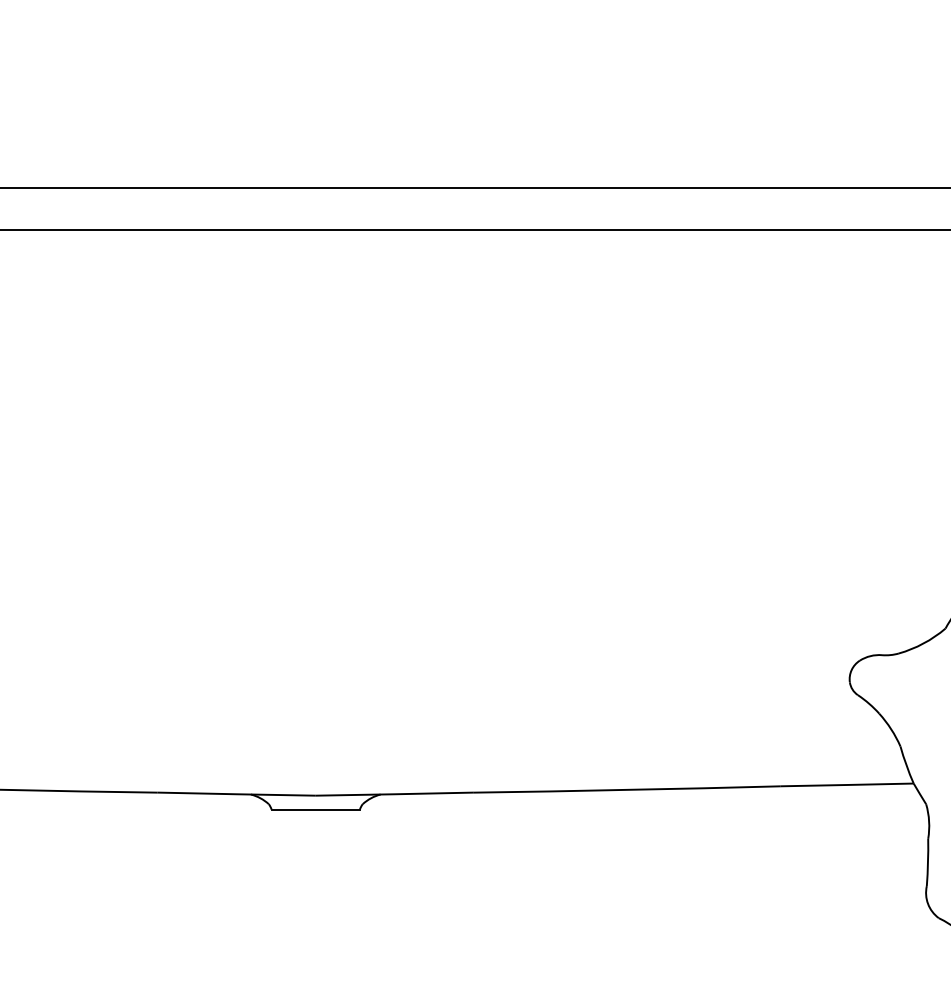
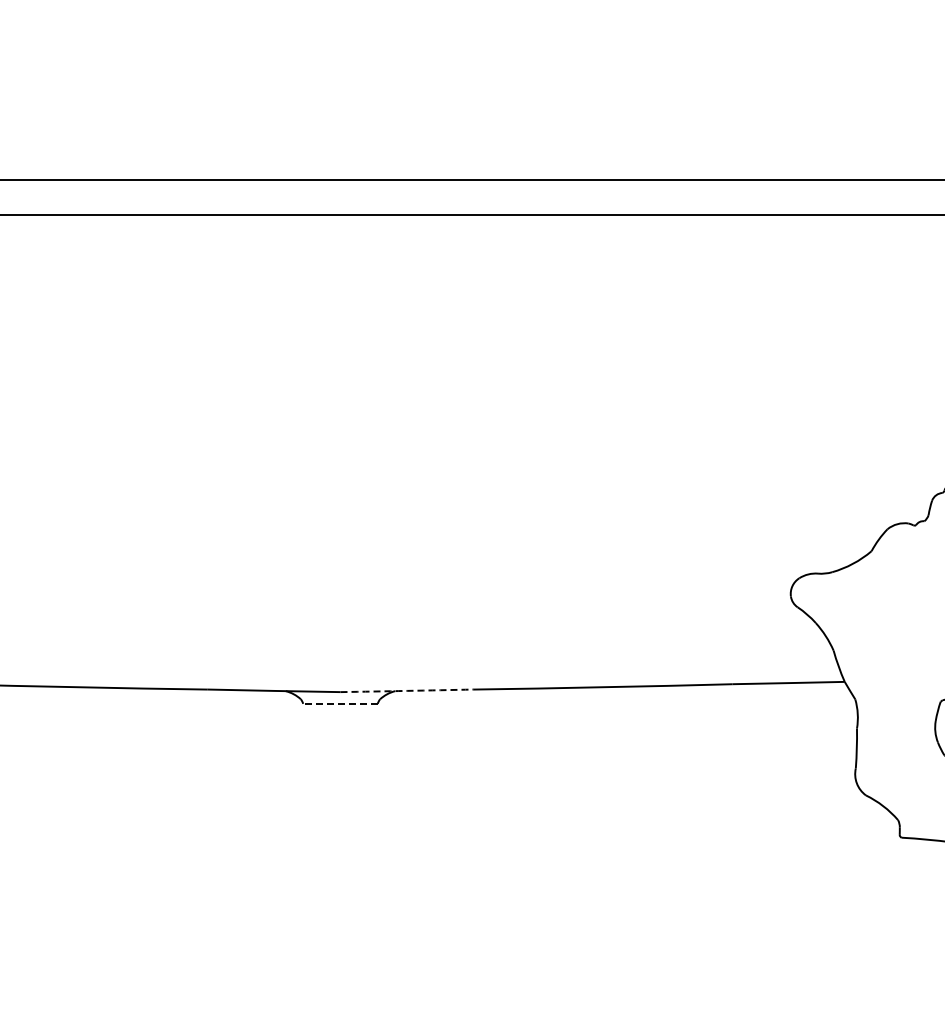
arc: (395, 793) -> (407, 690), solid -> dashed
line: (314, 809) -> (339, 703), solid -> dashed

